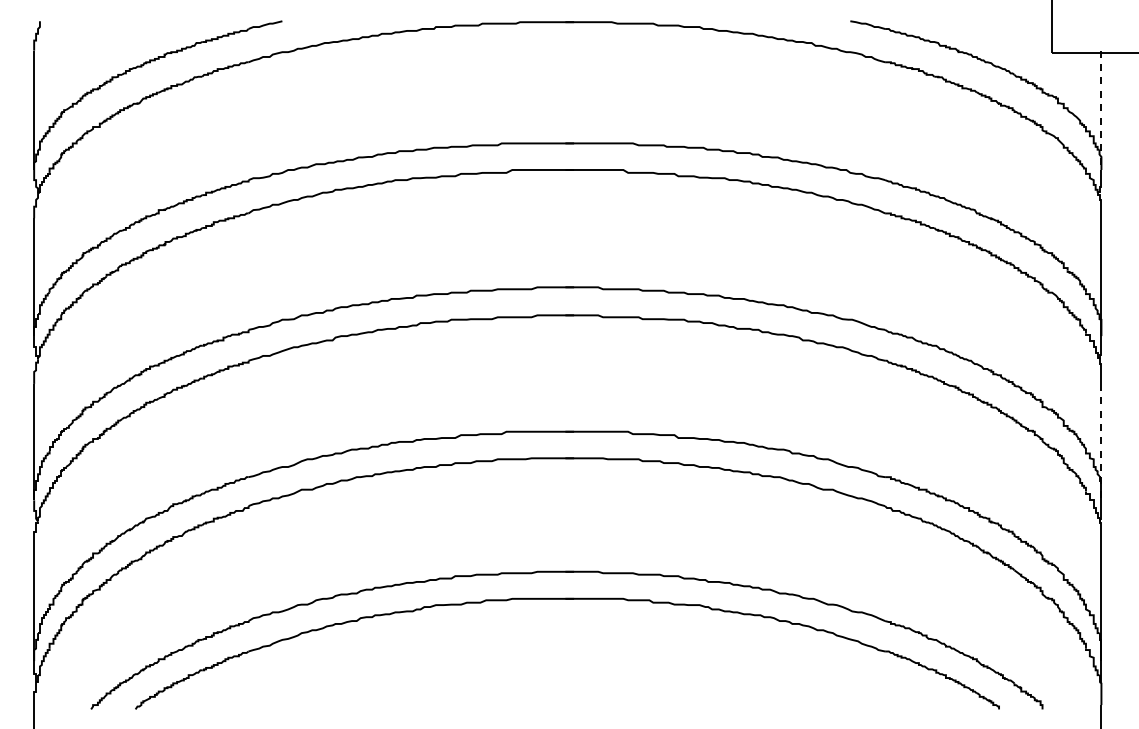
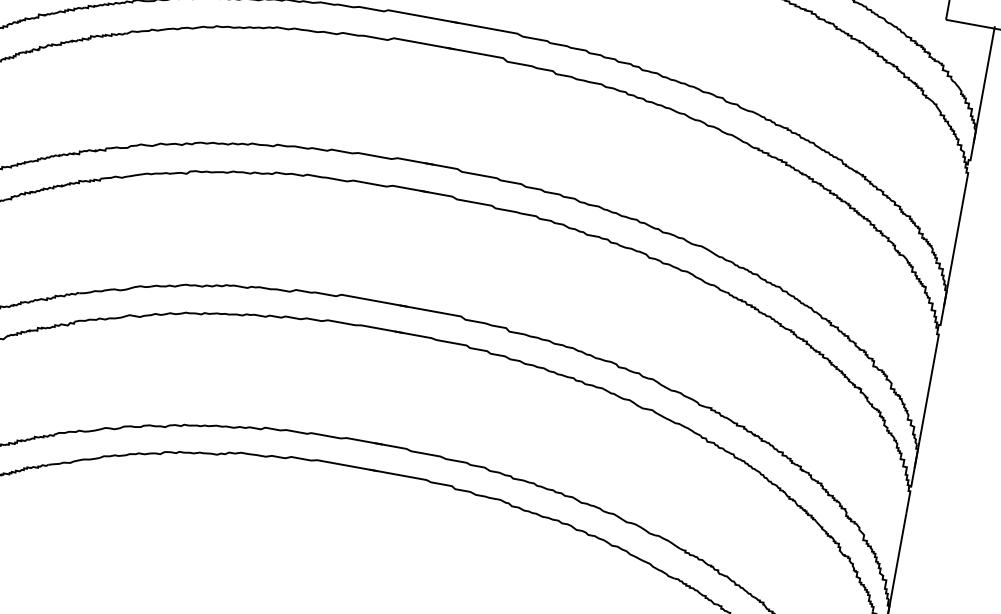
line: (1101, 110) -> (984, 85), dashed -> solid
line: (1101, 442) -> (924, 411), dashed -> solid

